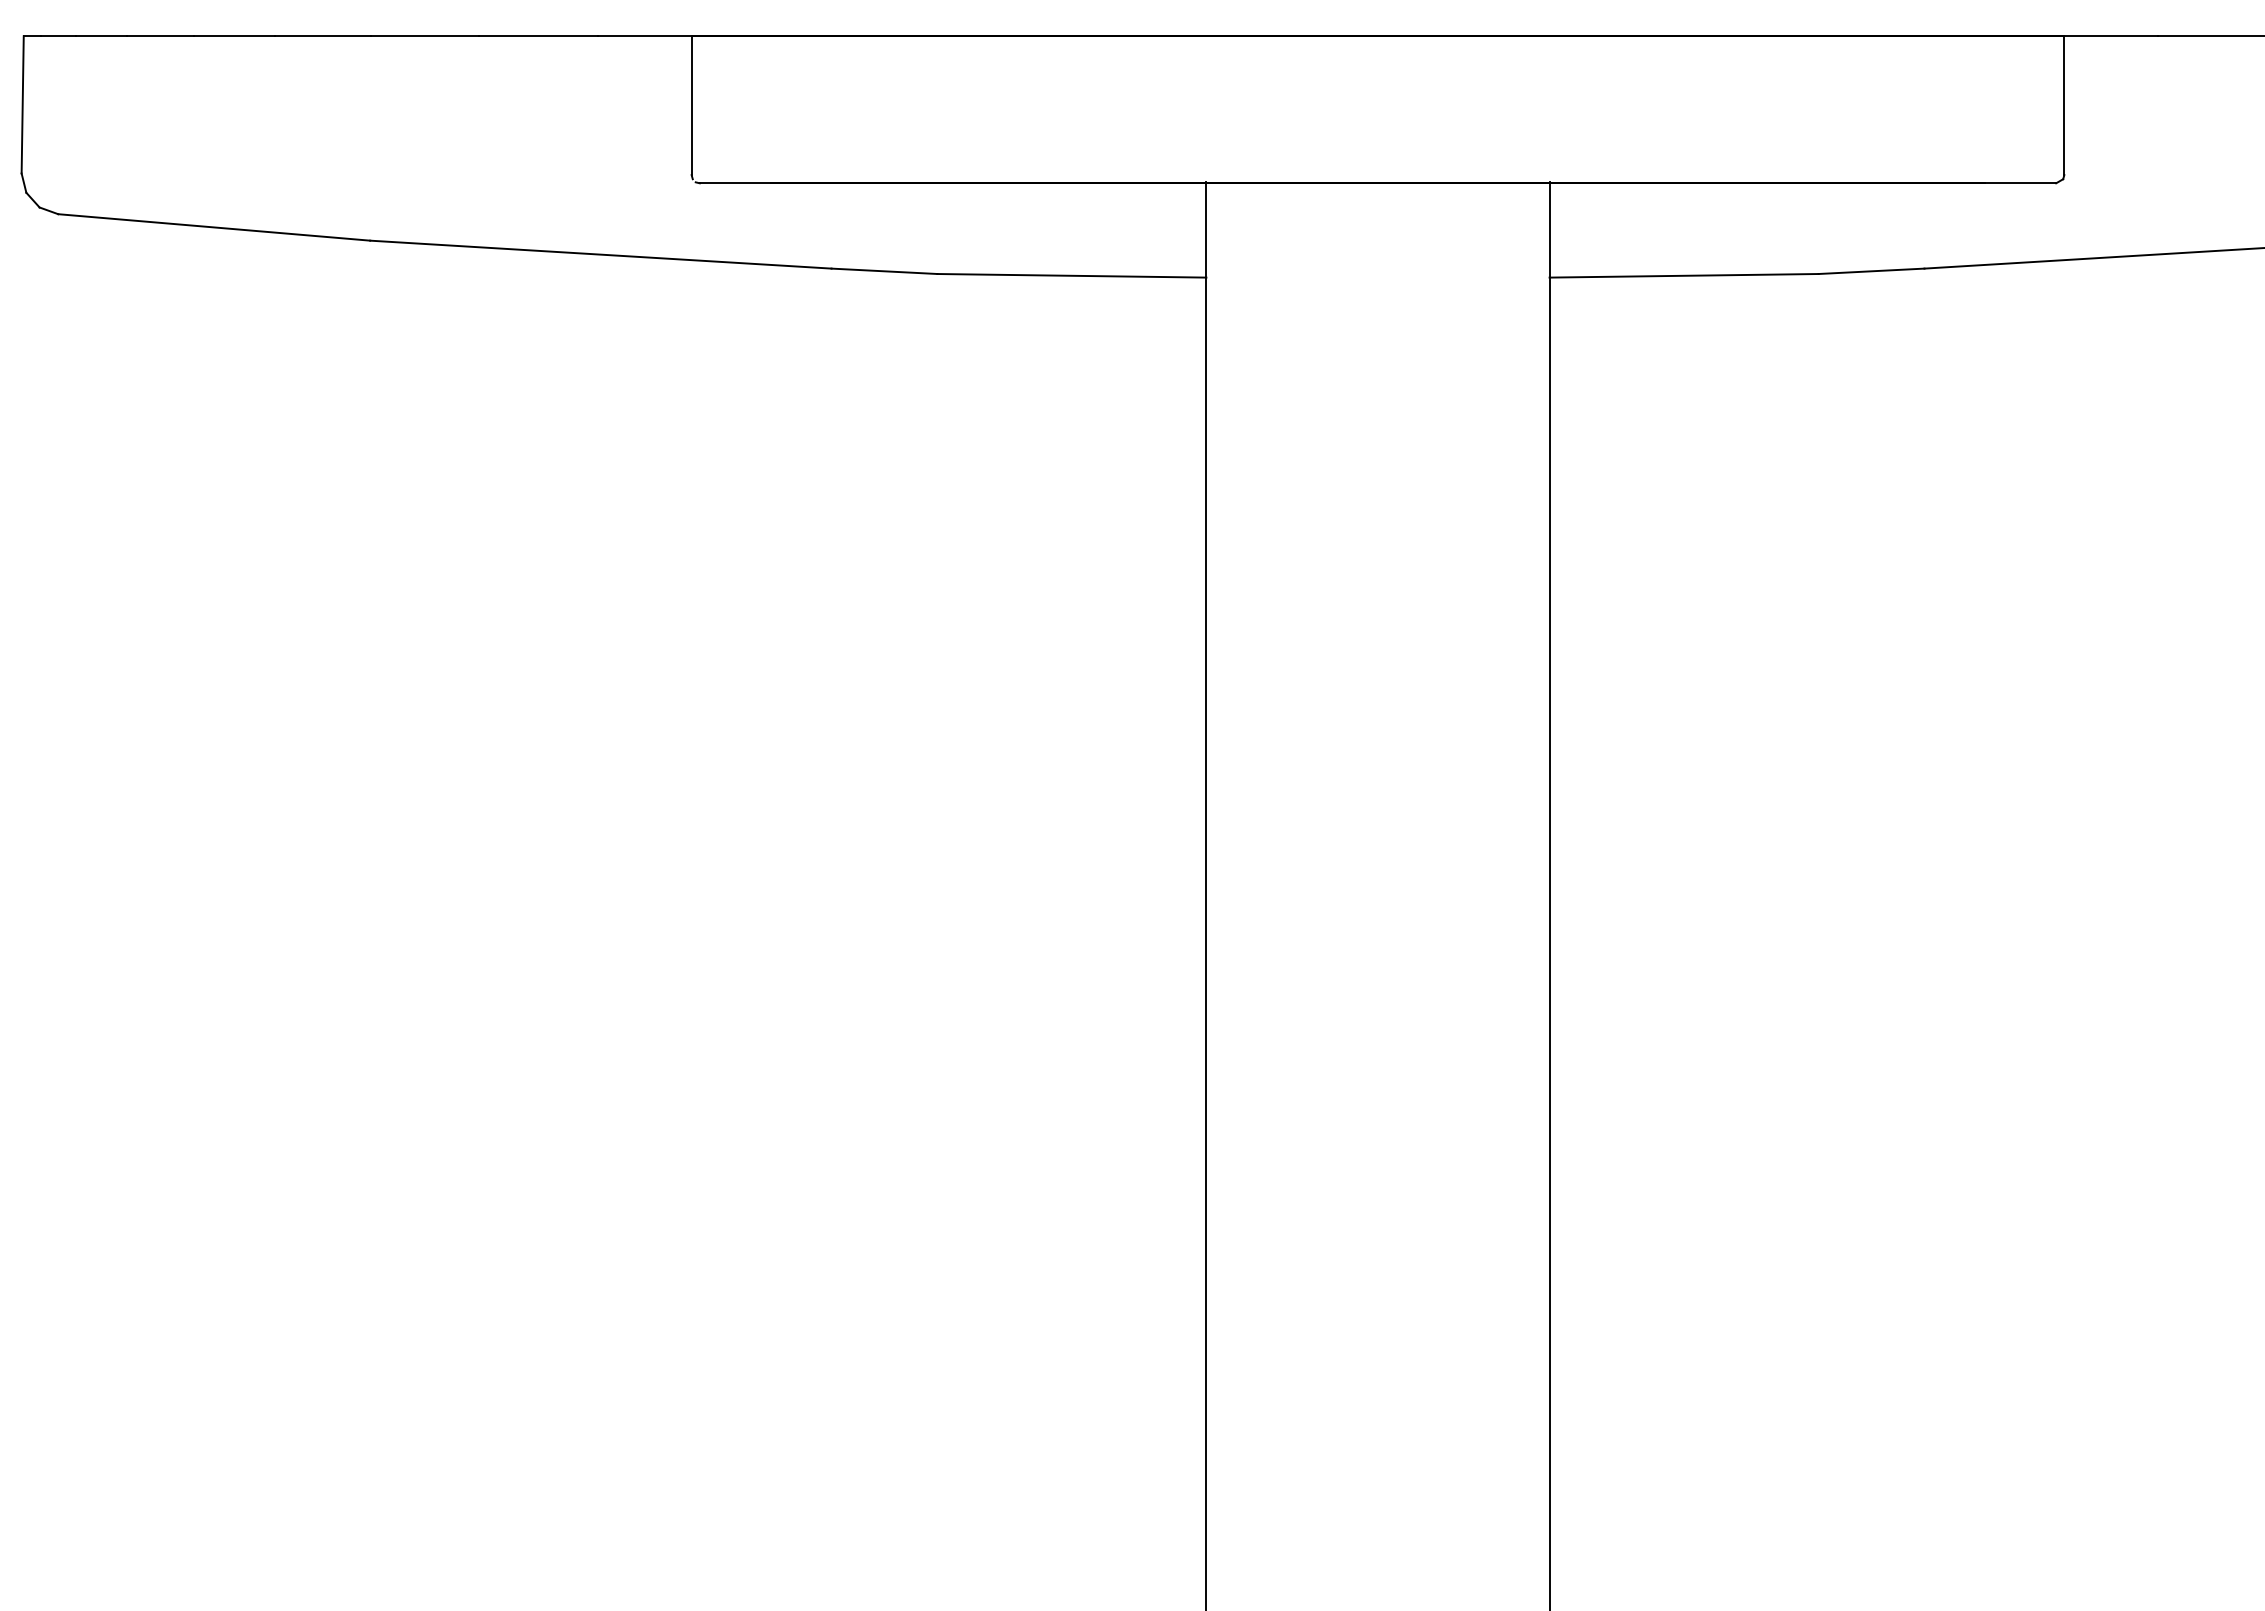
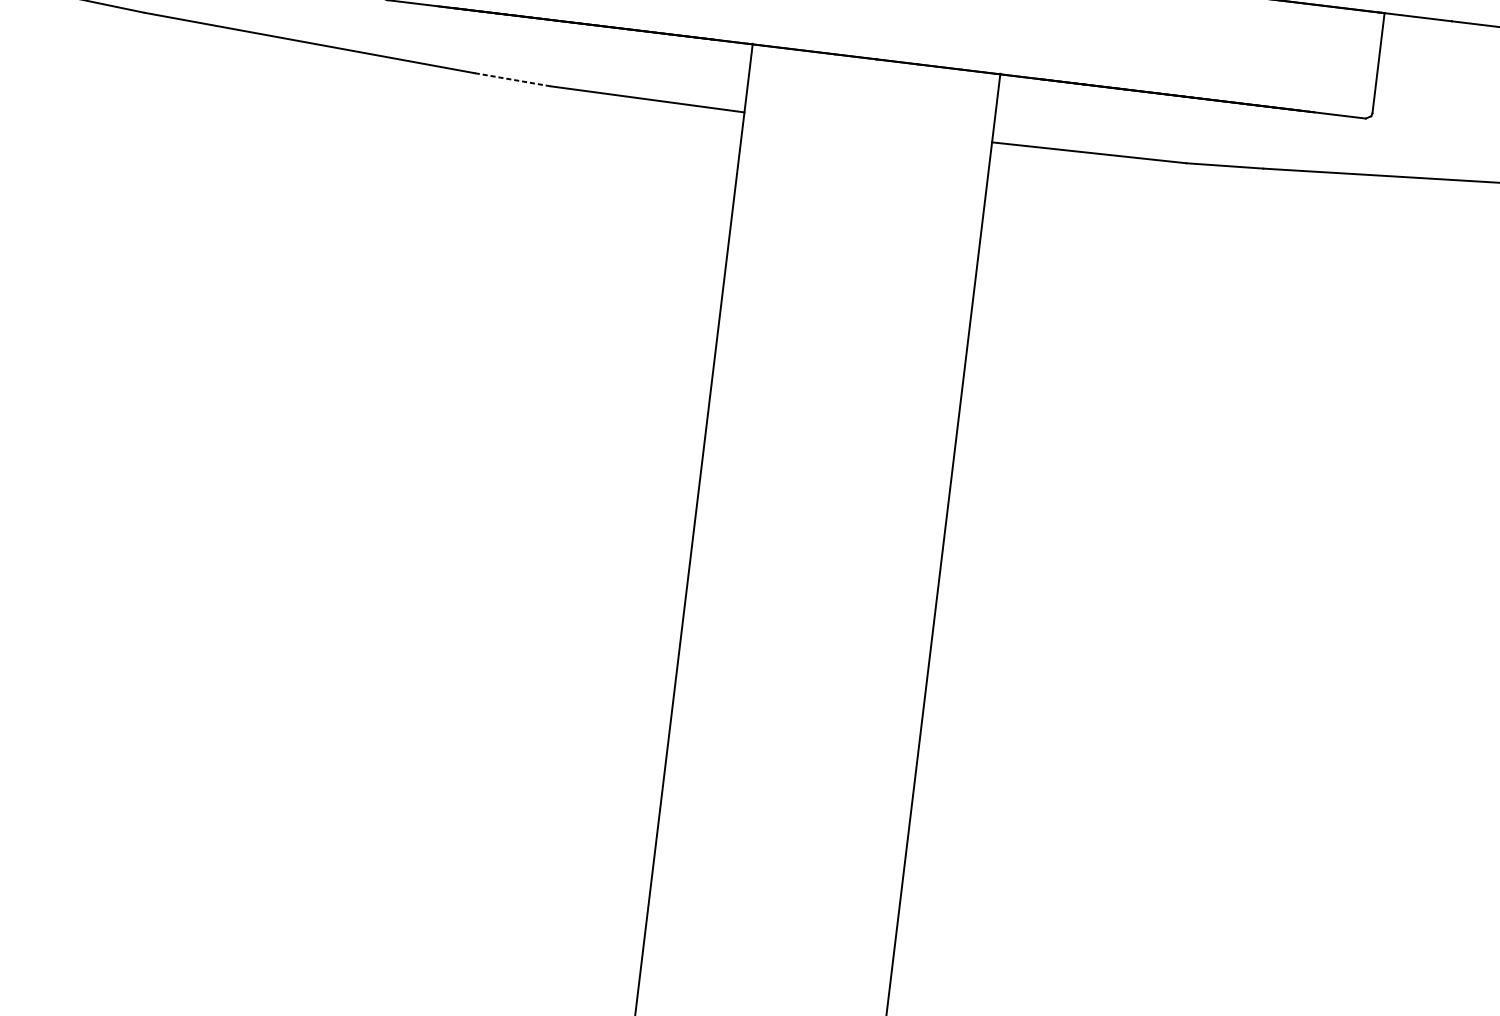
line: (883, 271) -> (512, 79), solid -> dashed

